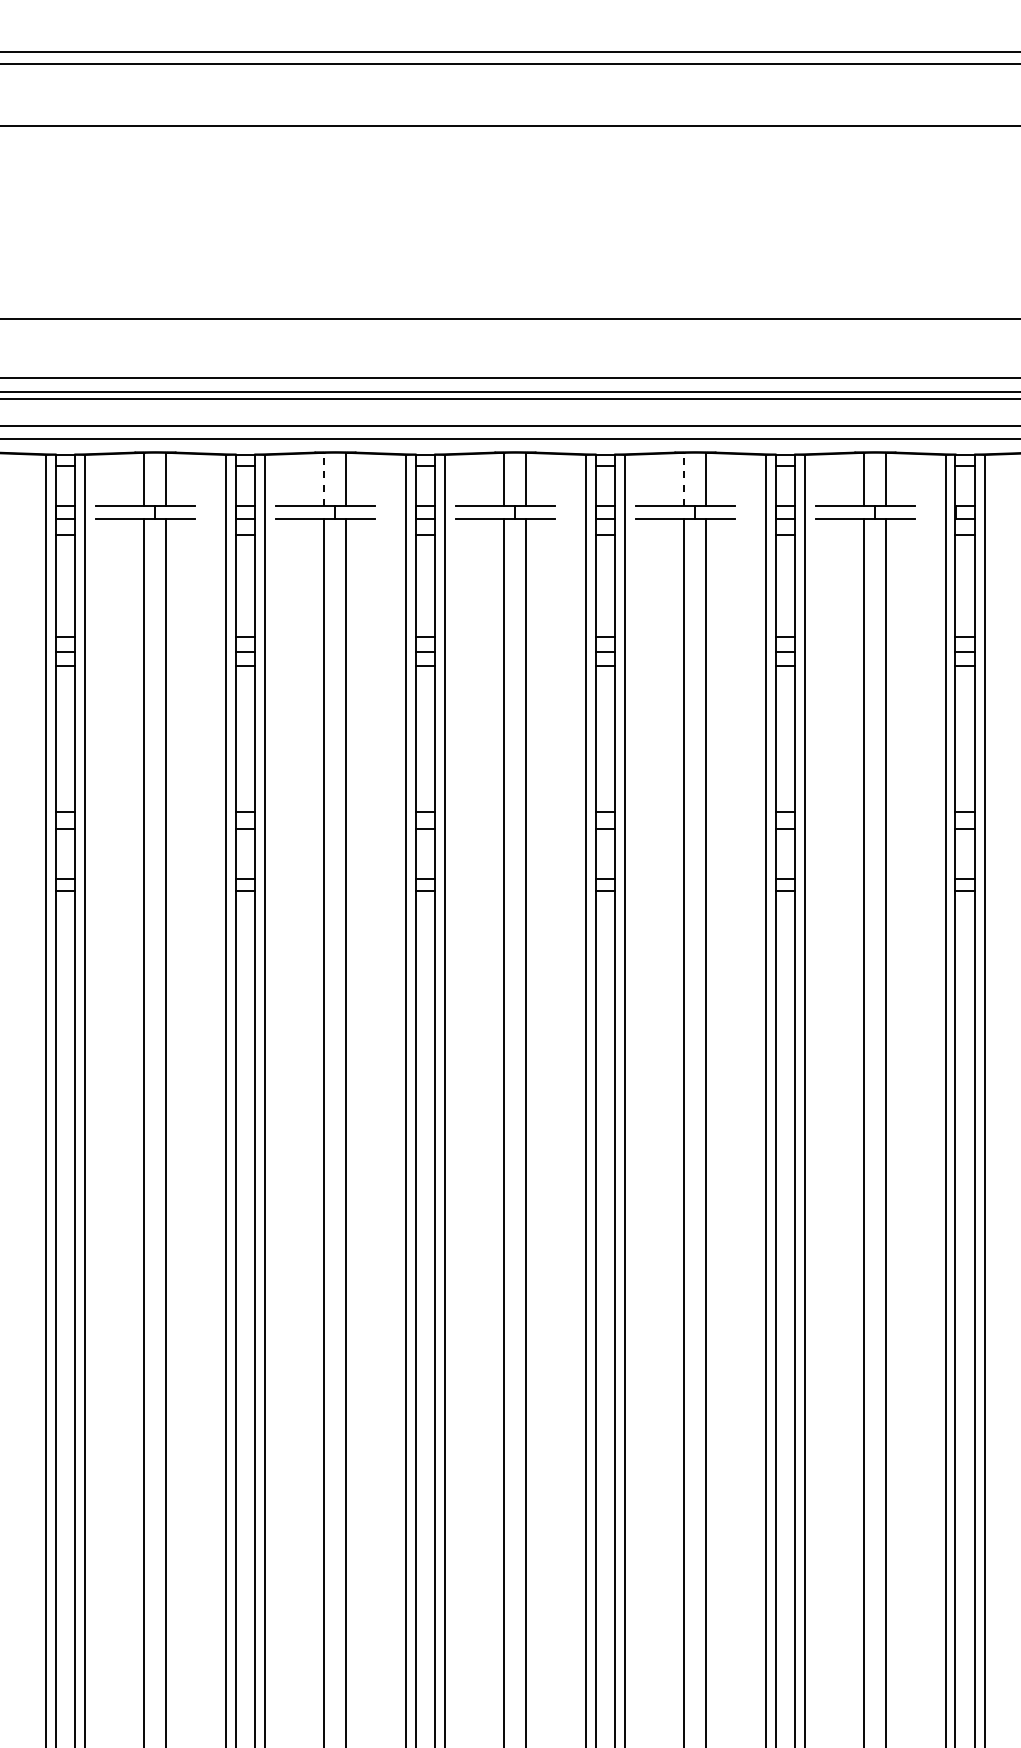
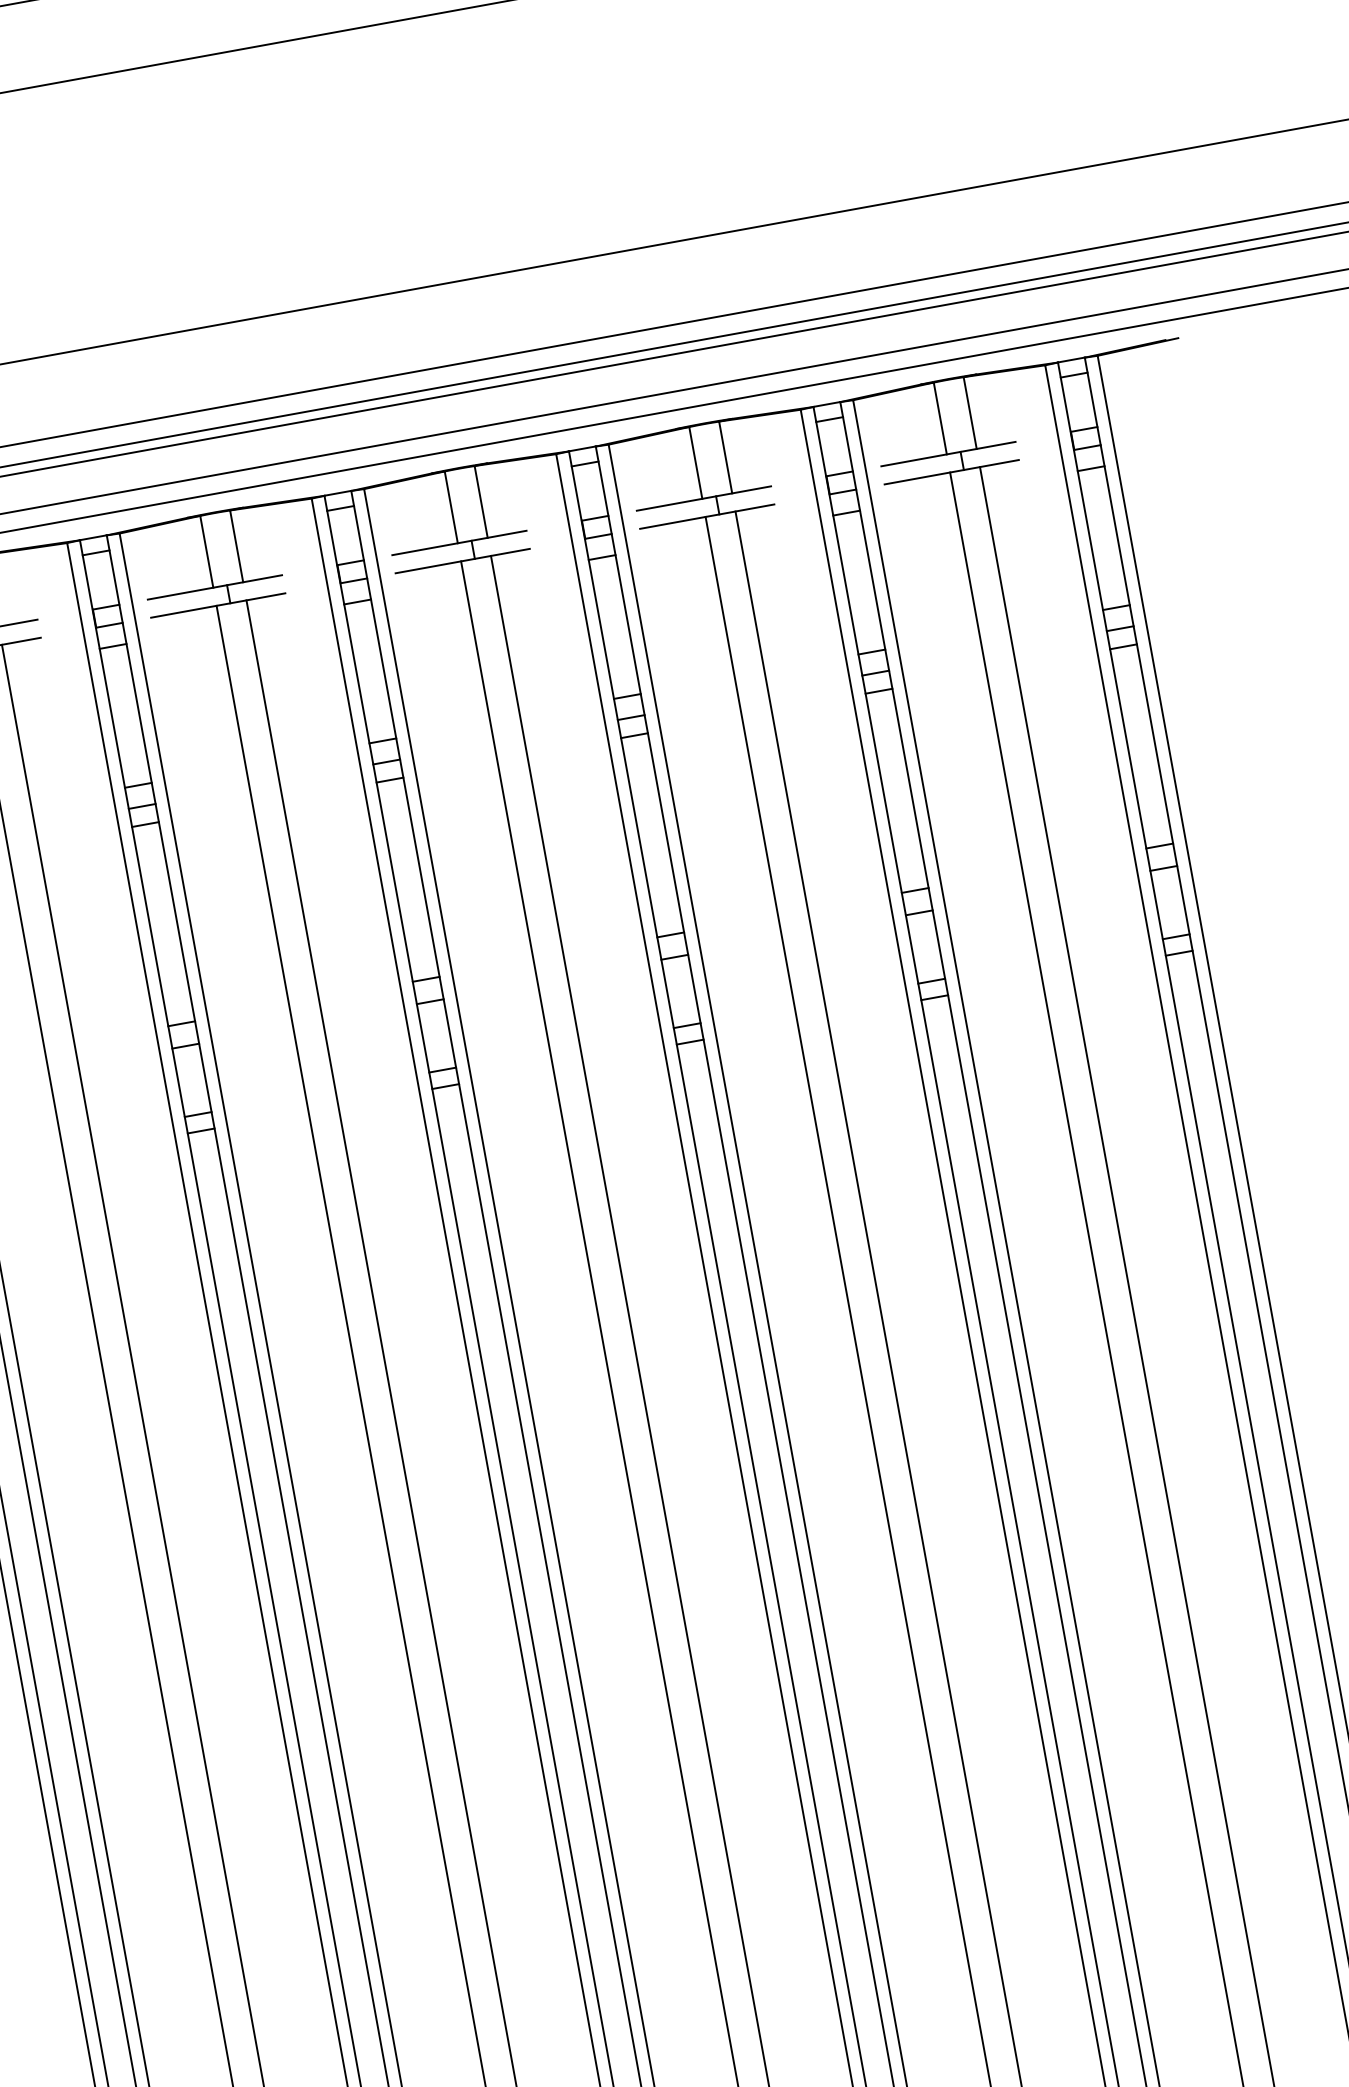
line: (324, 478) -> (206, 550), dashed -> solid
line: (684, 478) -> (695, 461), dashed -> solid

